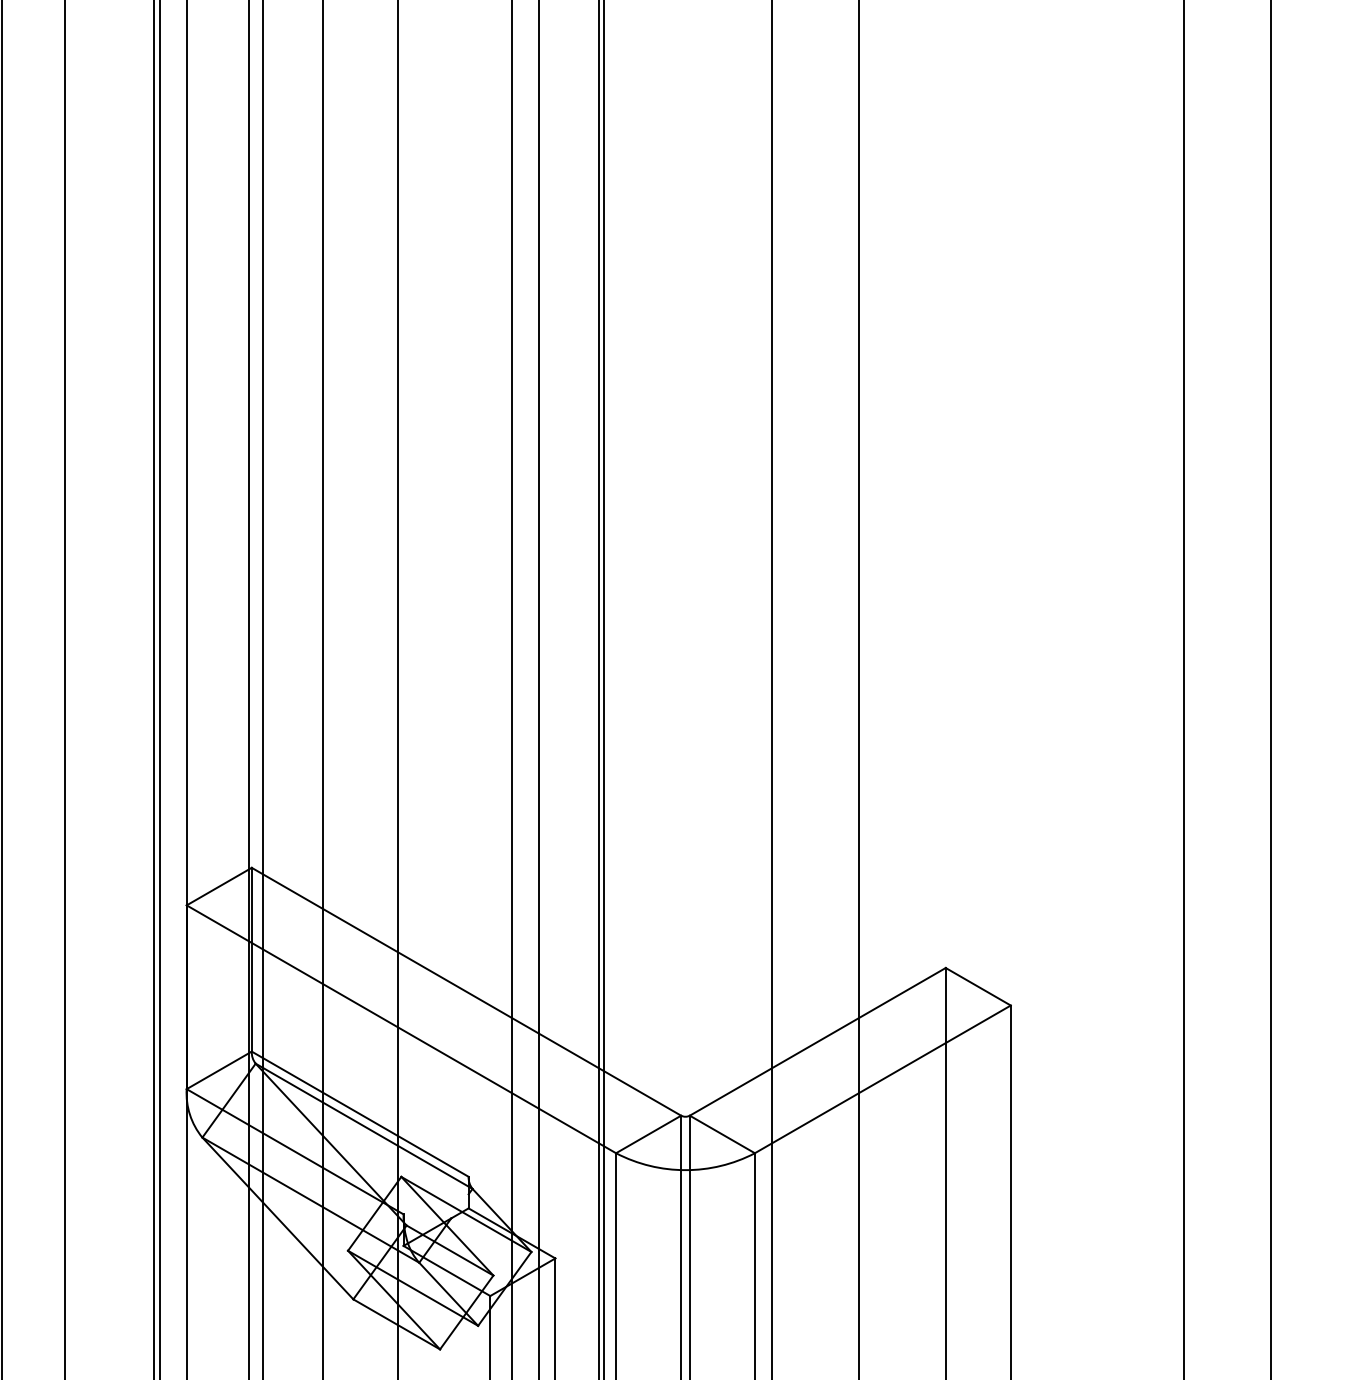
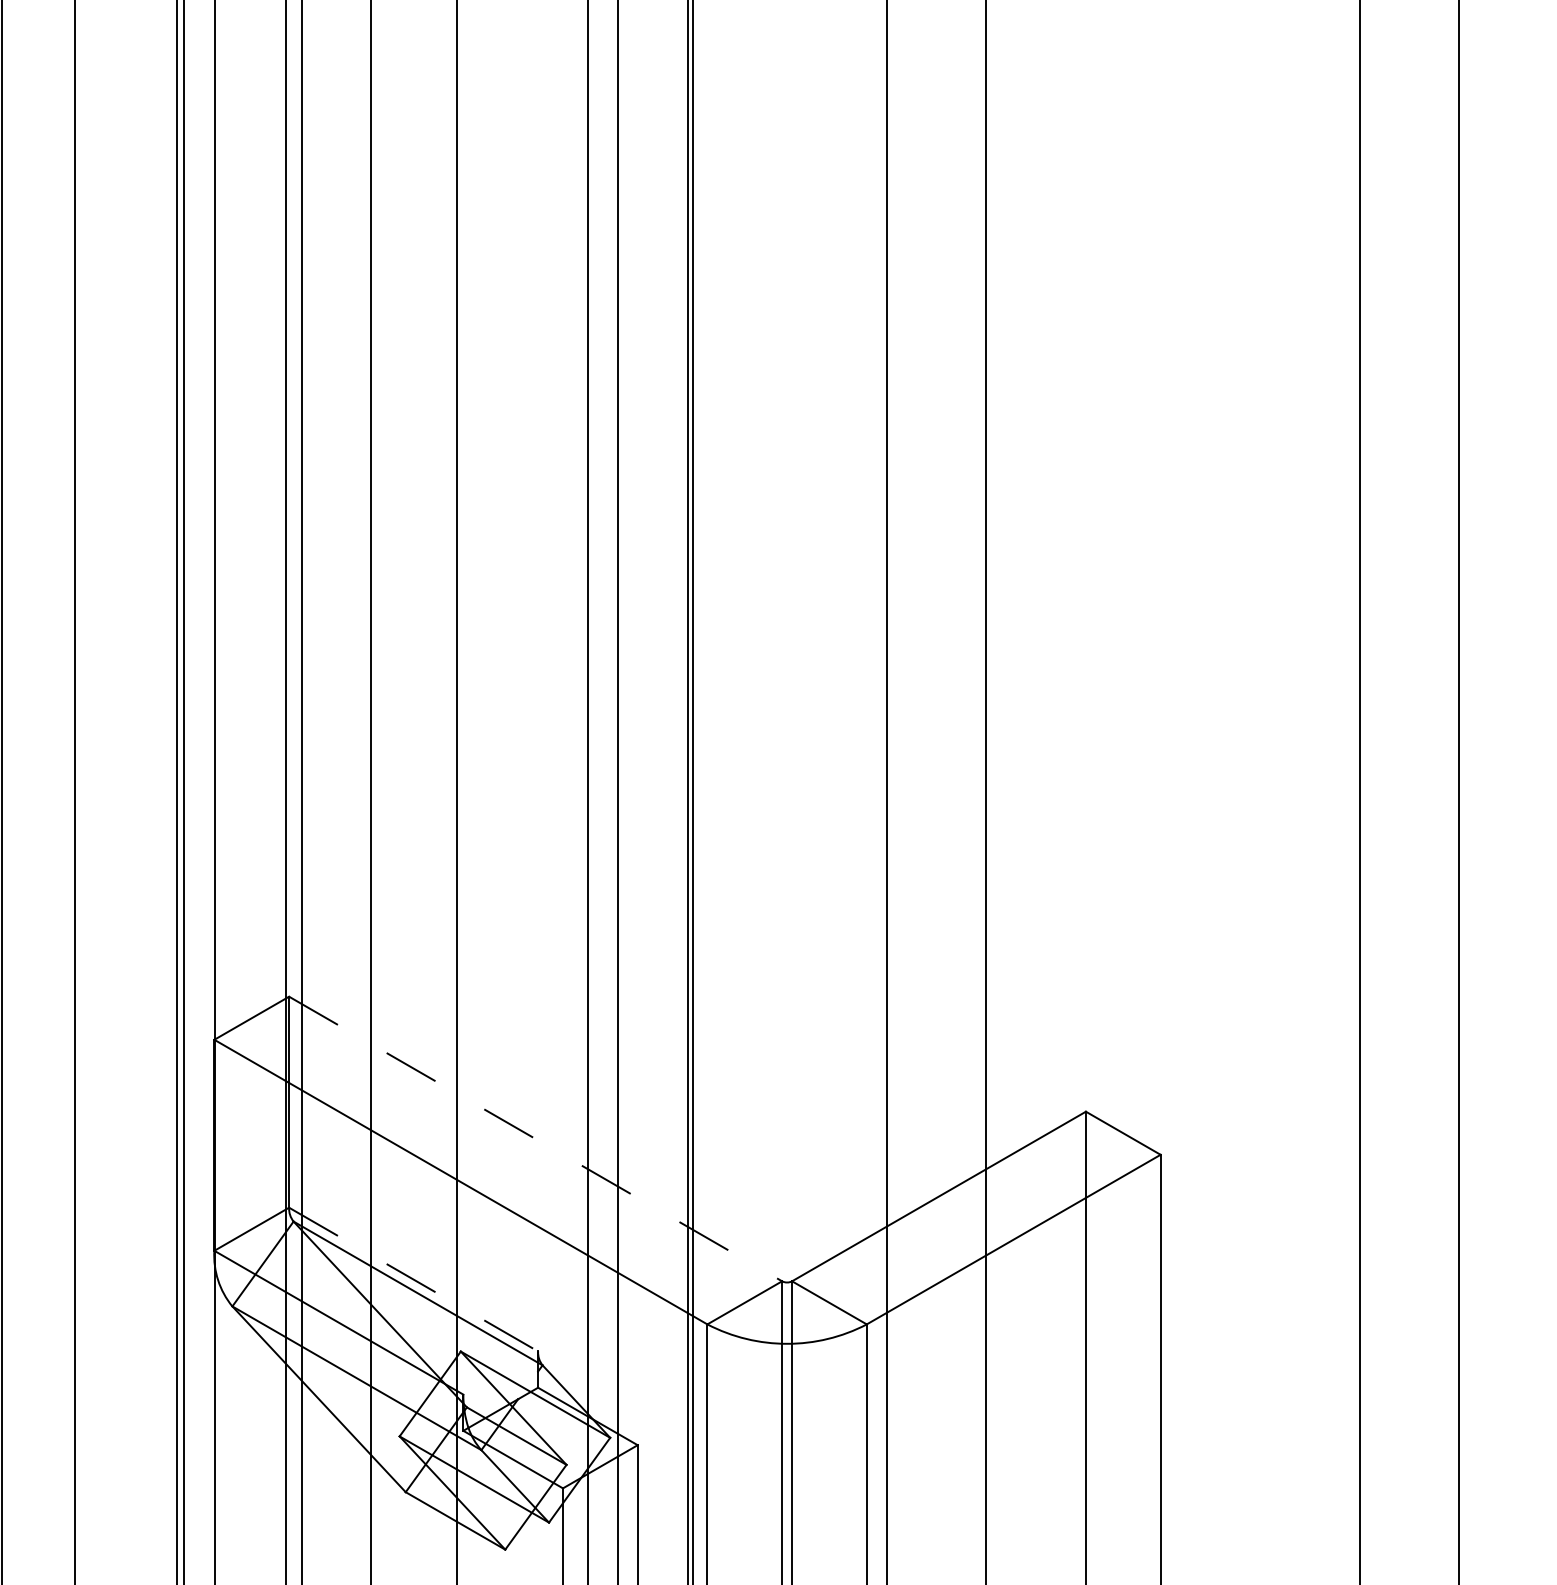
line: (466, 992) -> (535, 1139), solid -> dashed
line: (360, 1114) -> (413, 1279), solid -> dashed

